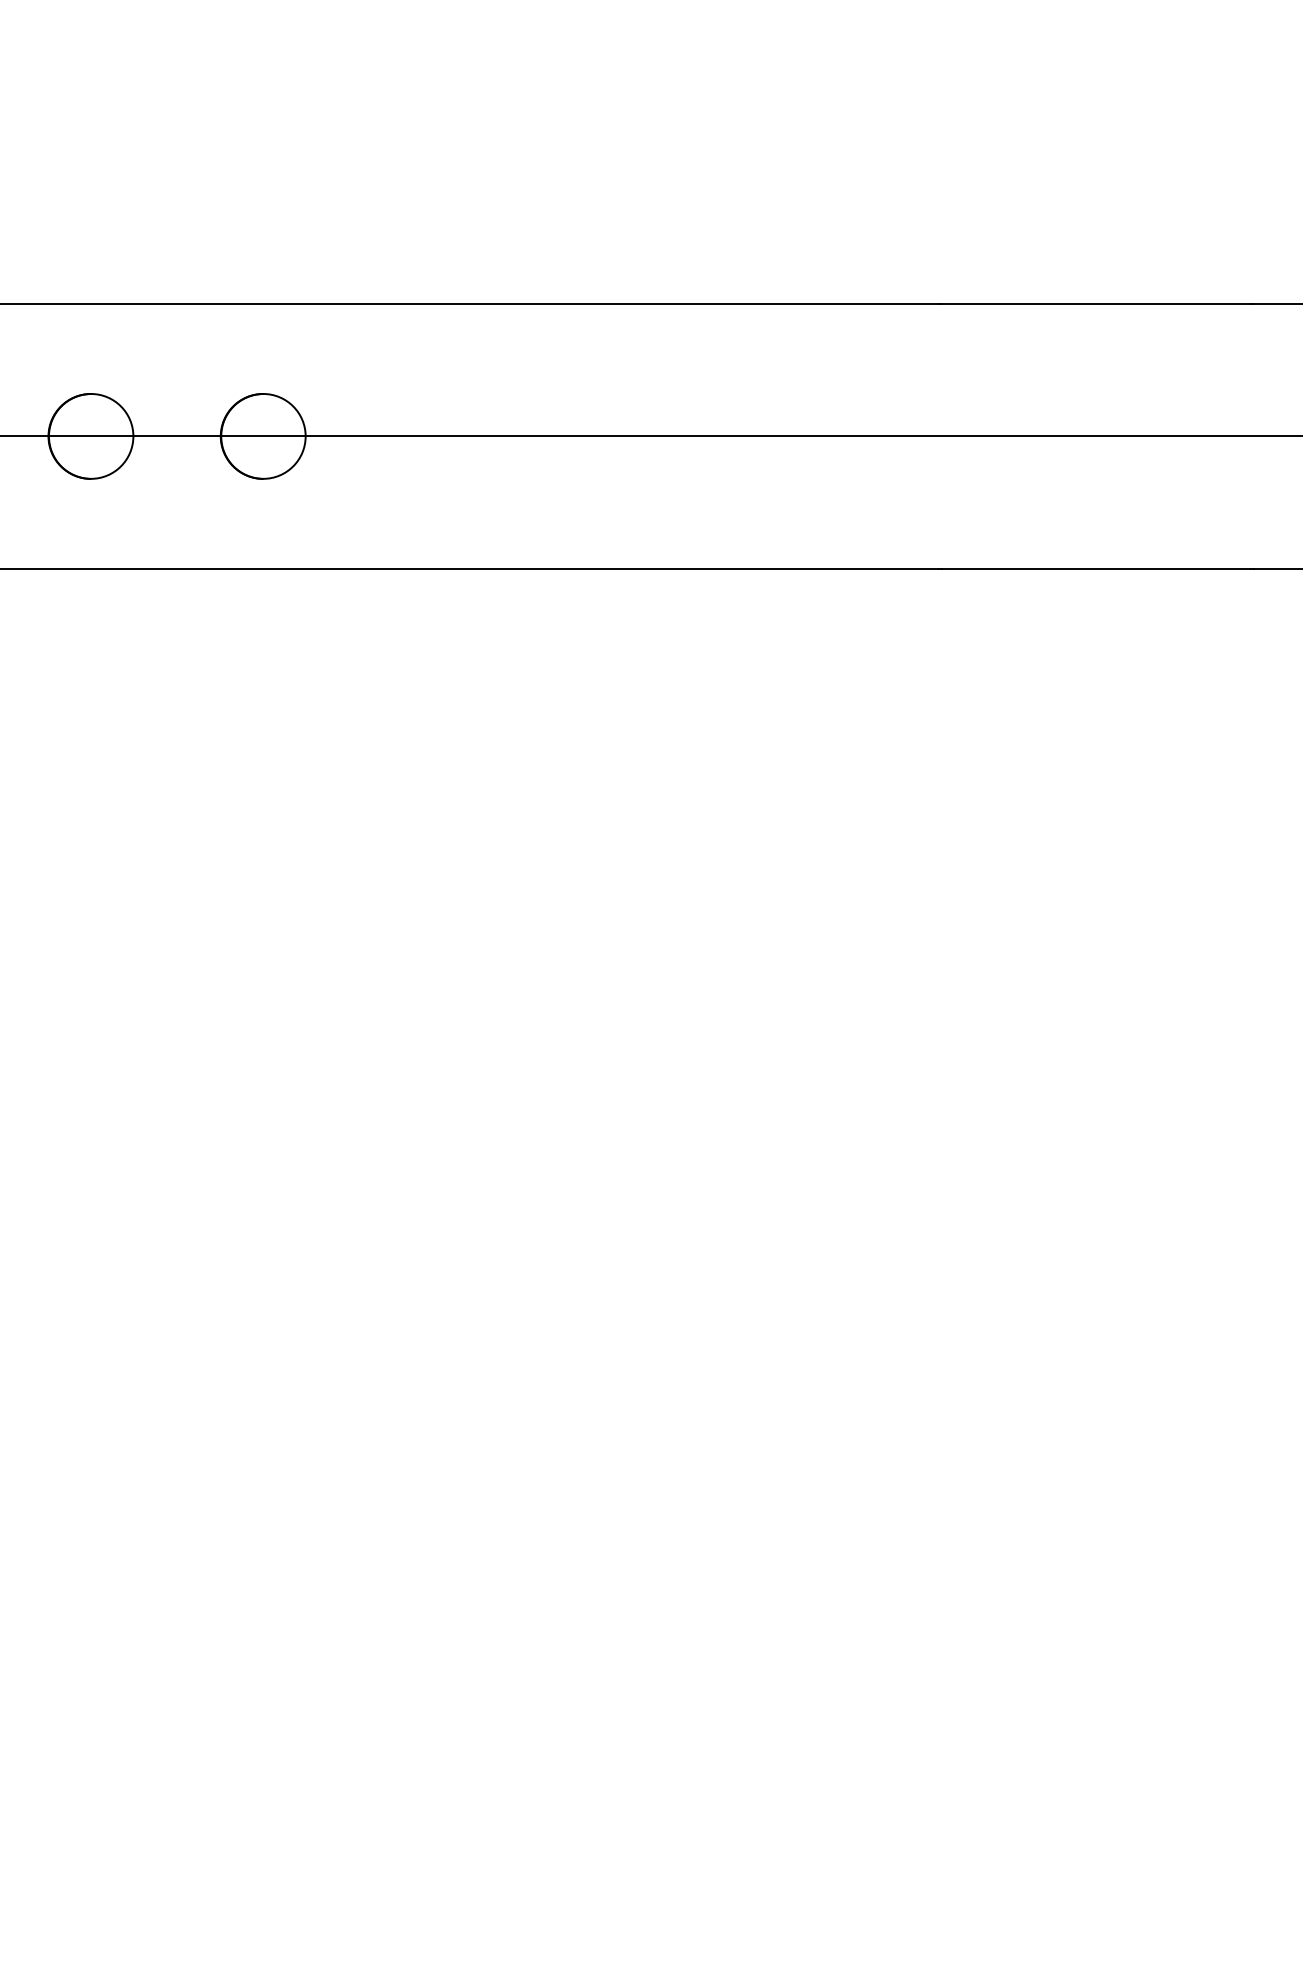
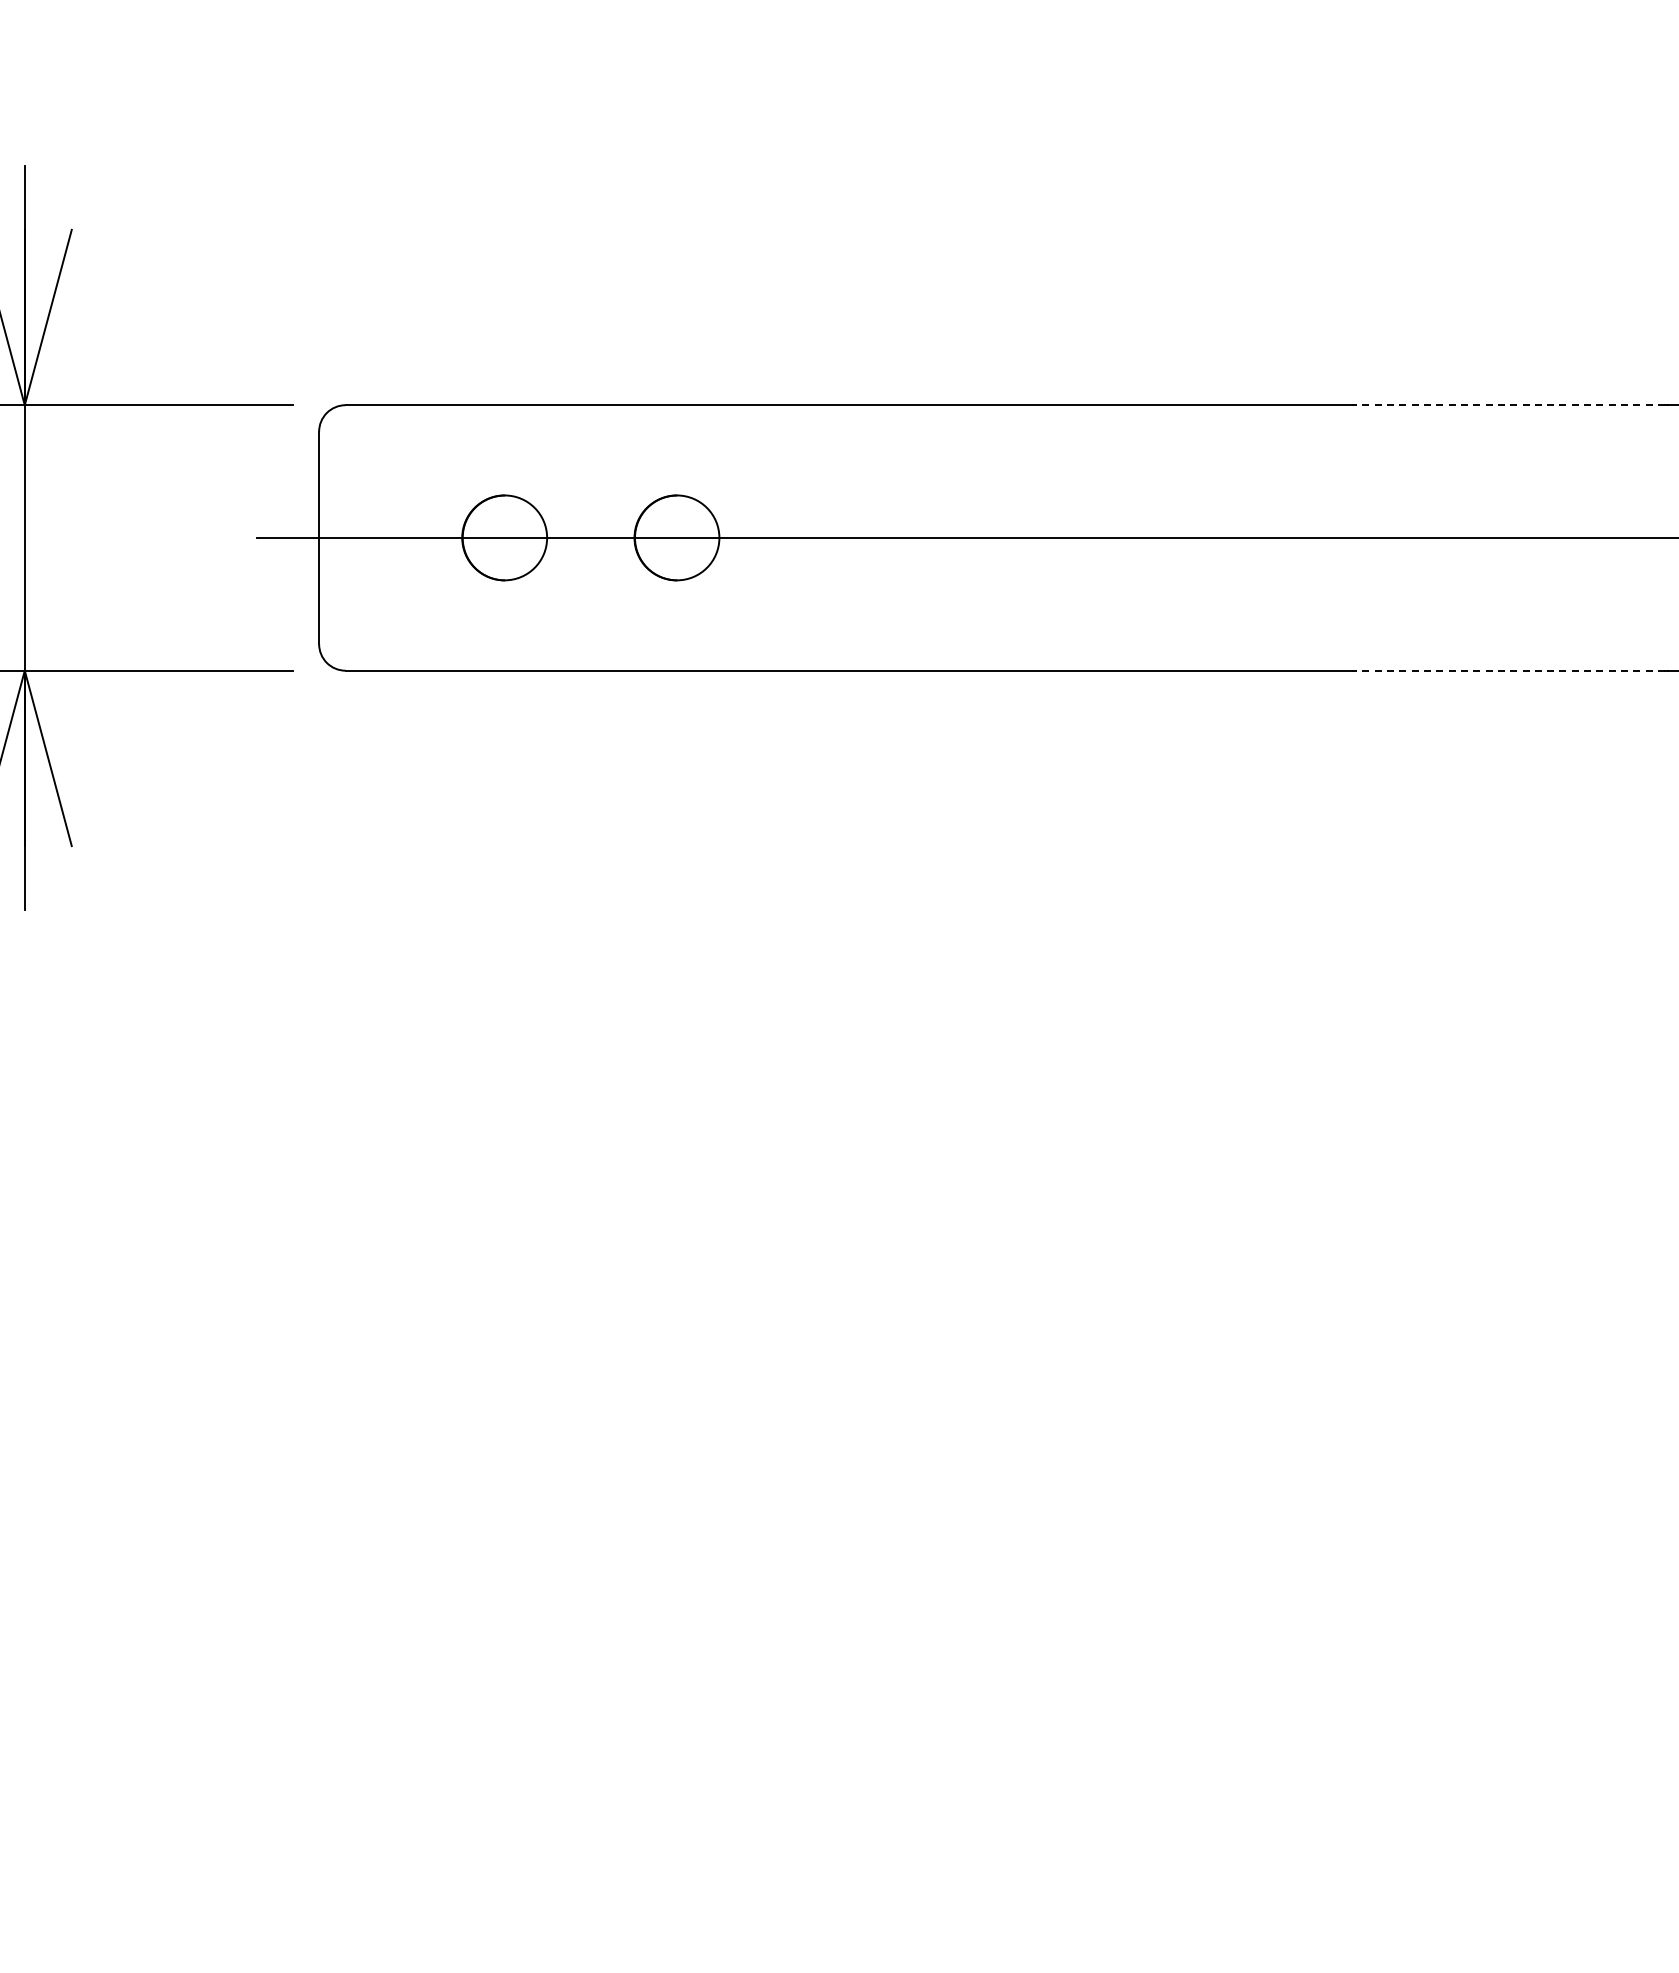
line: (1096, 304) -> (1510, 405), solid -> dashed
line: (1096, 569) -> (1510, 670), solid -> dashed

